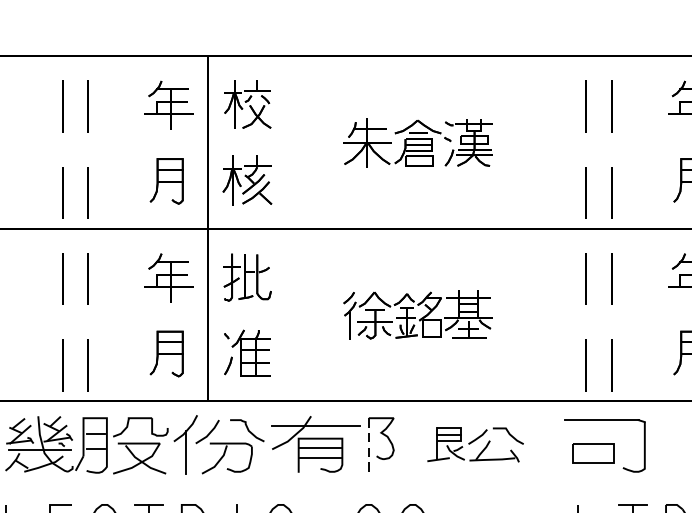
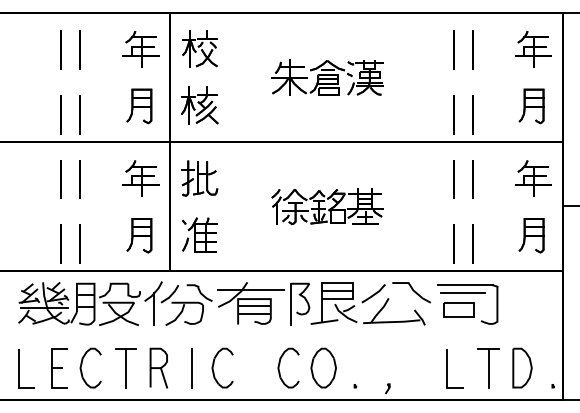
line: (598, 431) -> (462, 293), added
part: (475, 444) -> (370, 303), size x1.67
line: (368, 445) -> (290, 304), dashed -> solid

